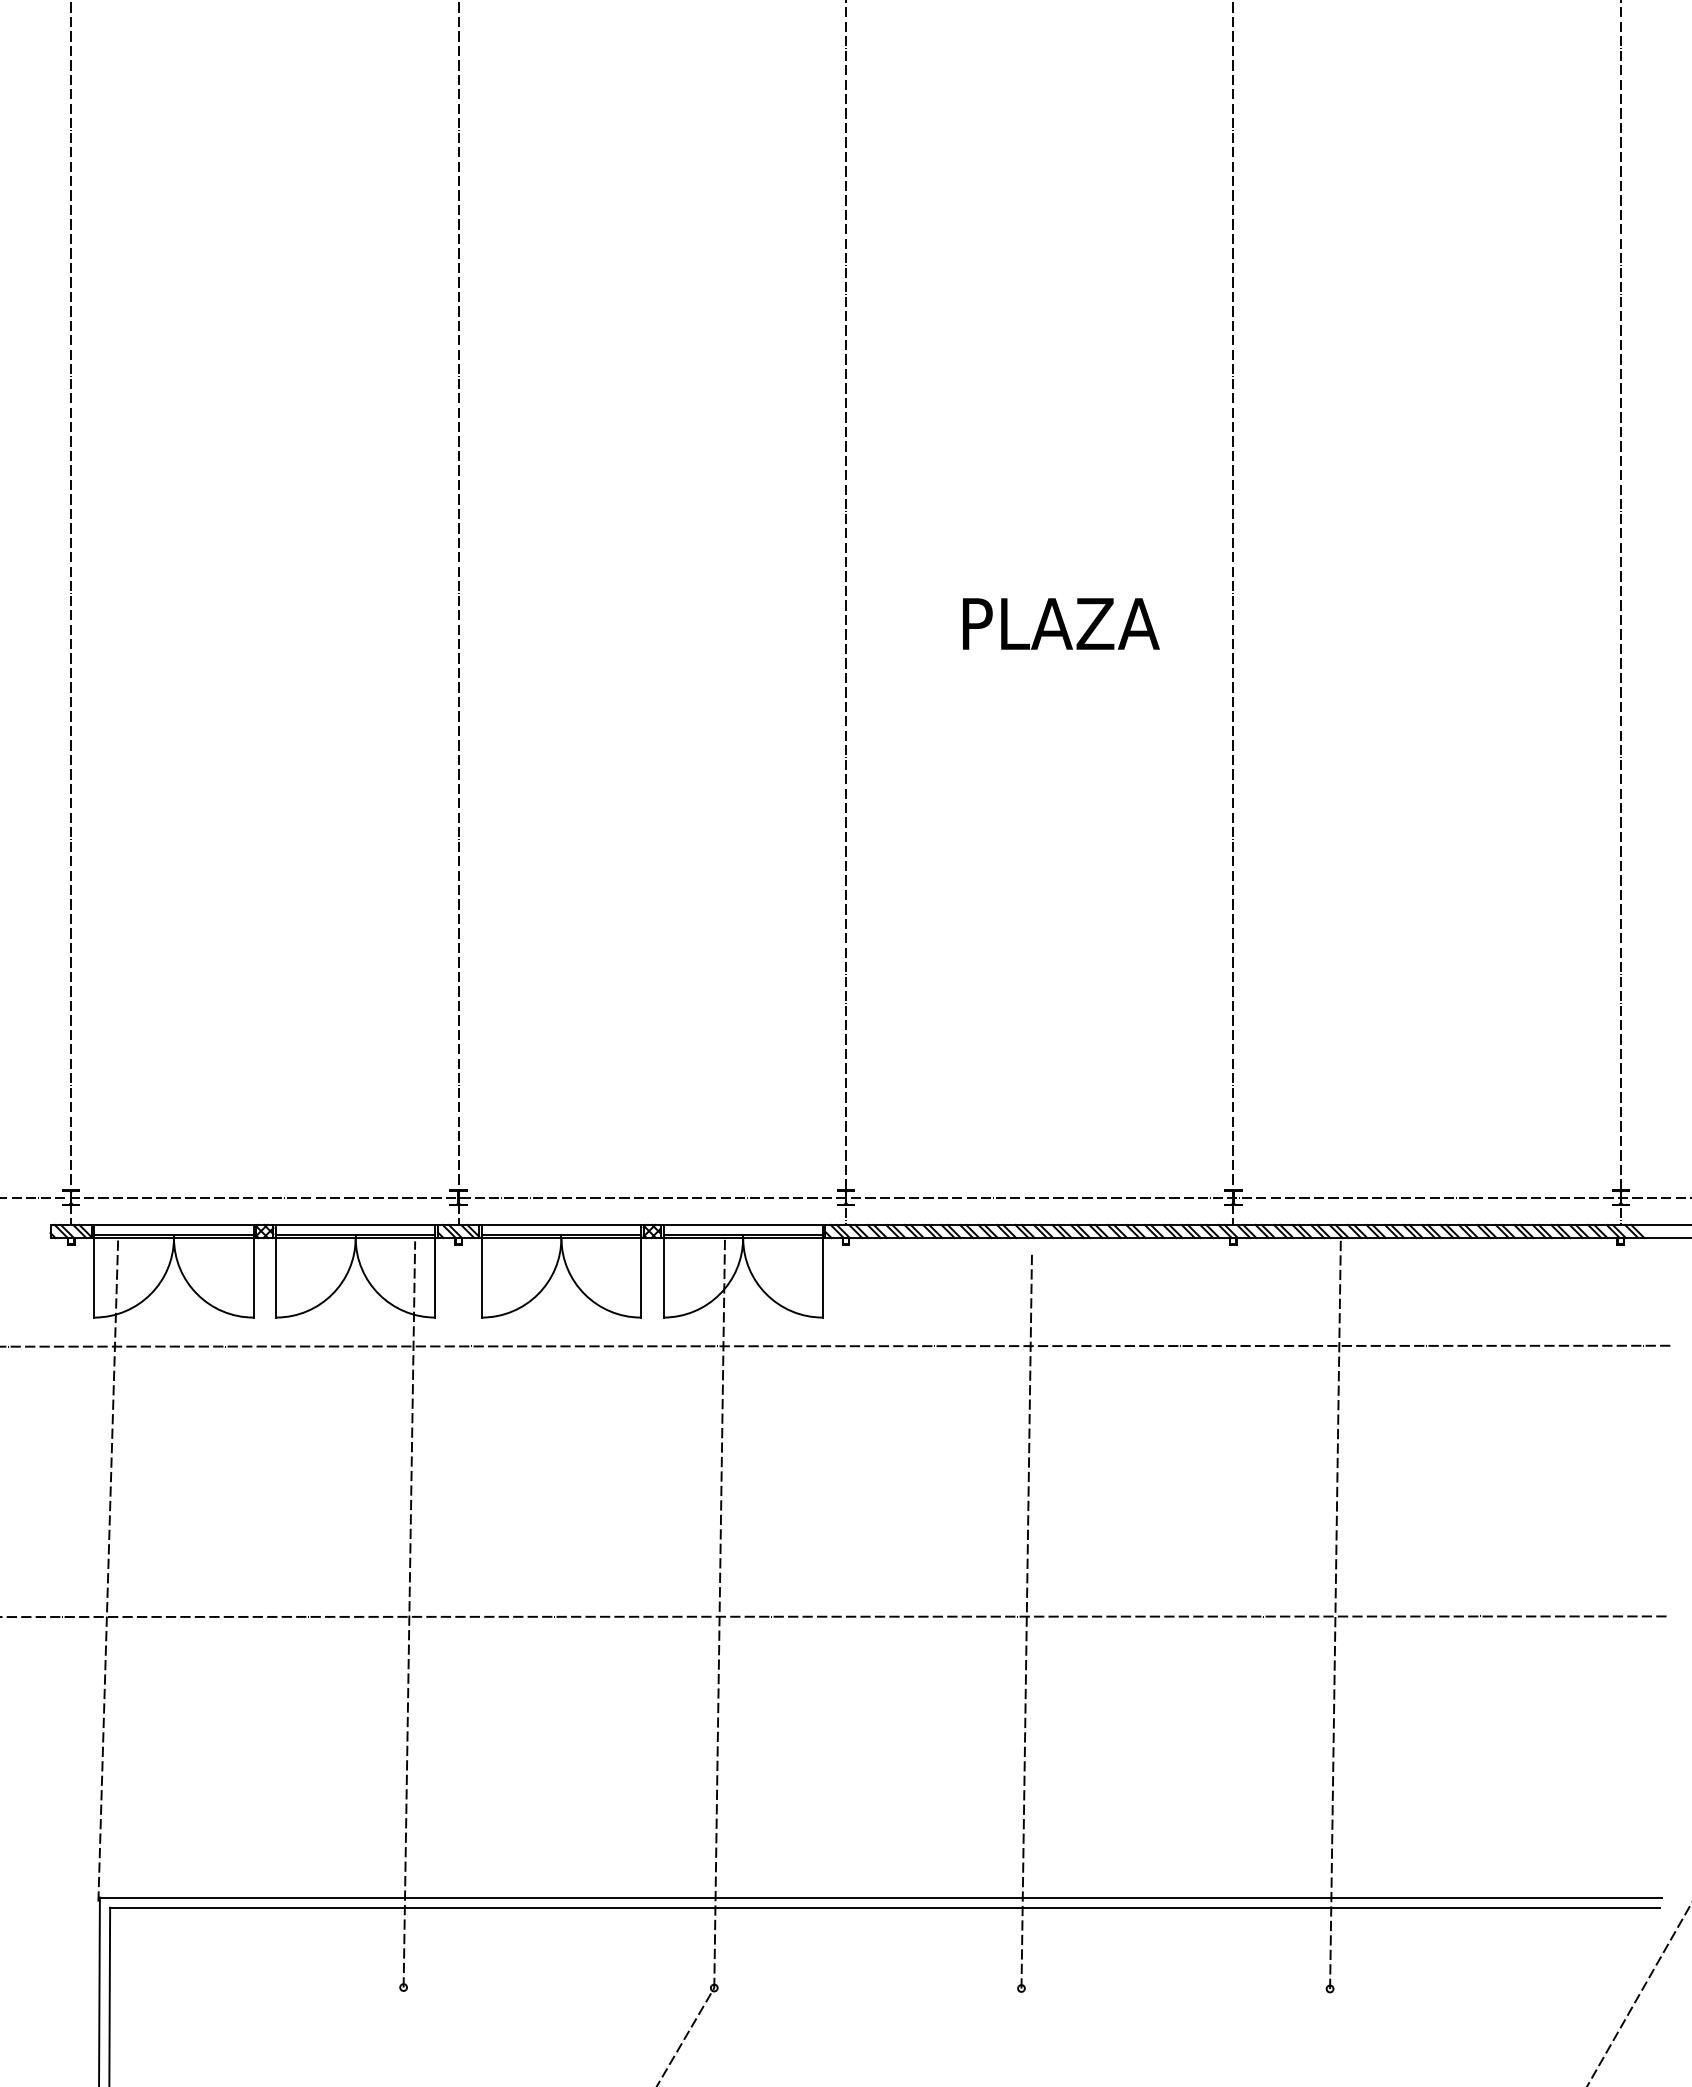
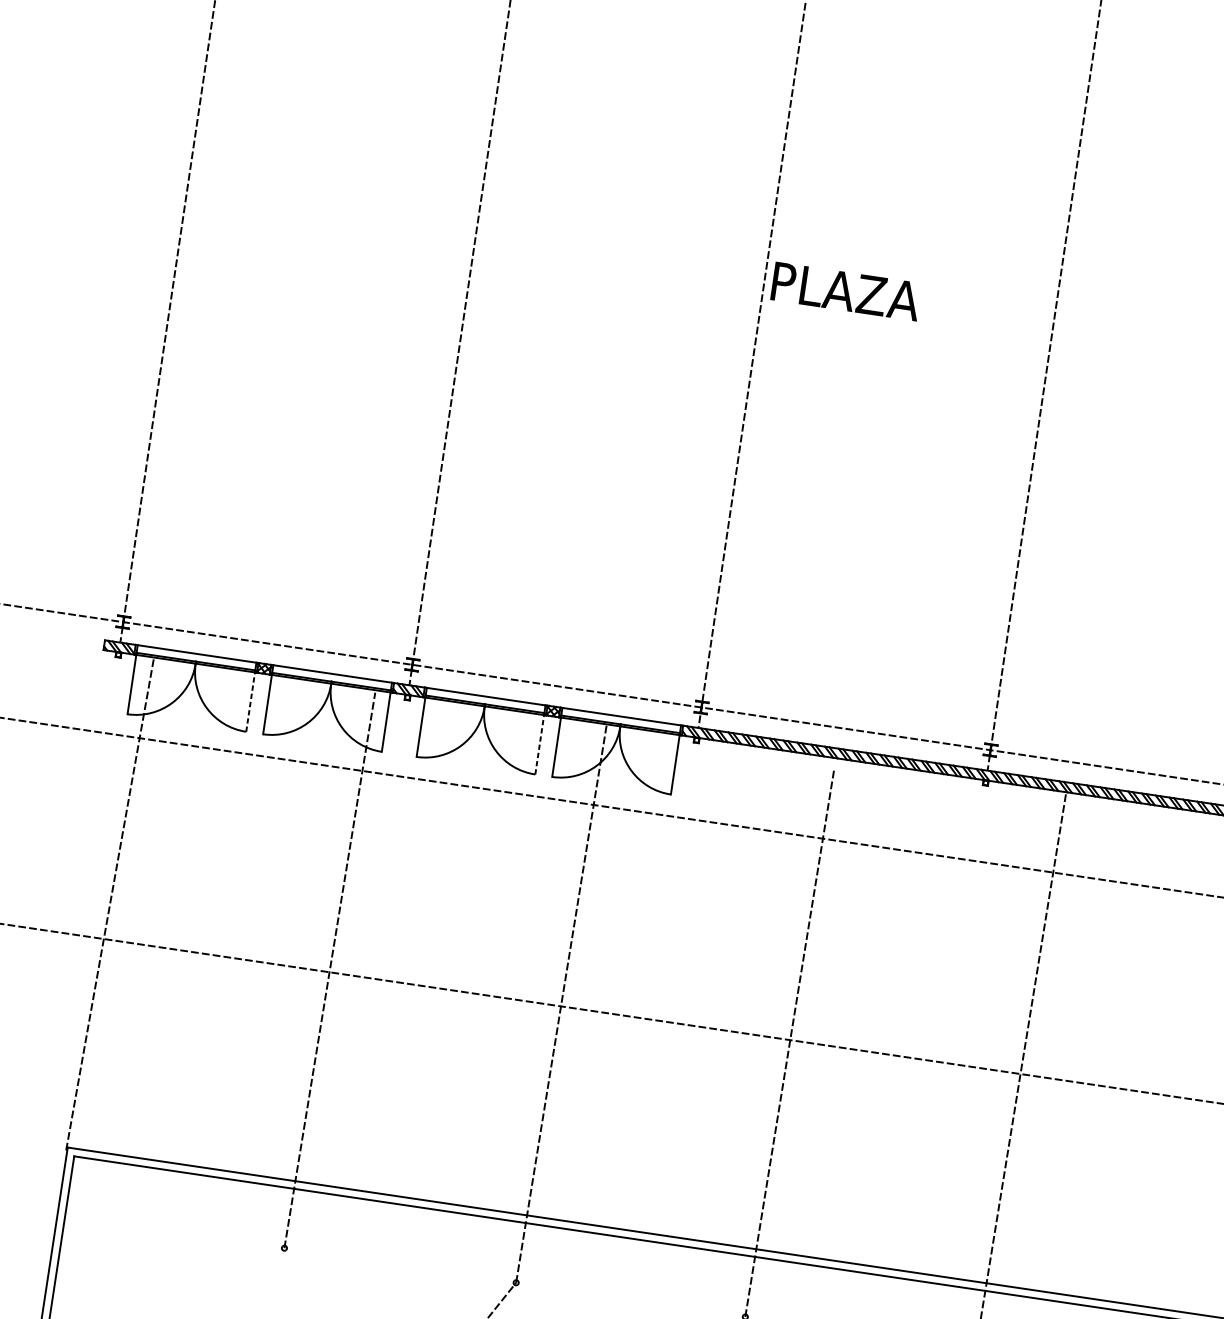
text: (1061, 623) -> (846, 291), moved
line: (253, 1277) -> (250, 701), solid -> dashed
line: (640, 1277) -> (539, 744), solid -> dashed

